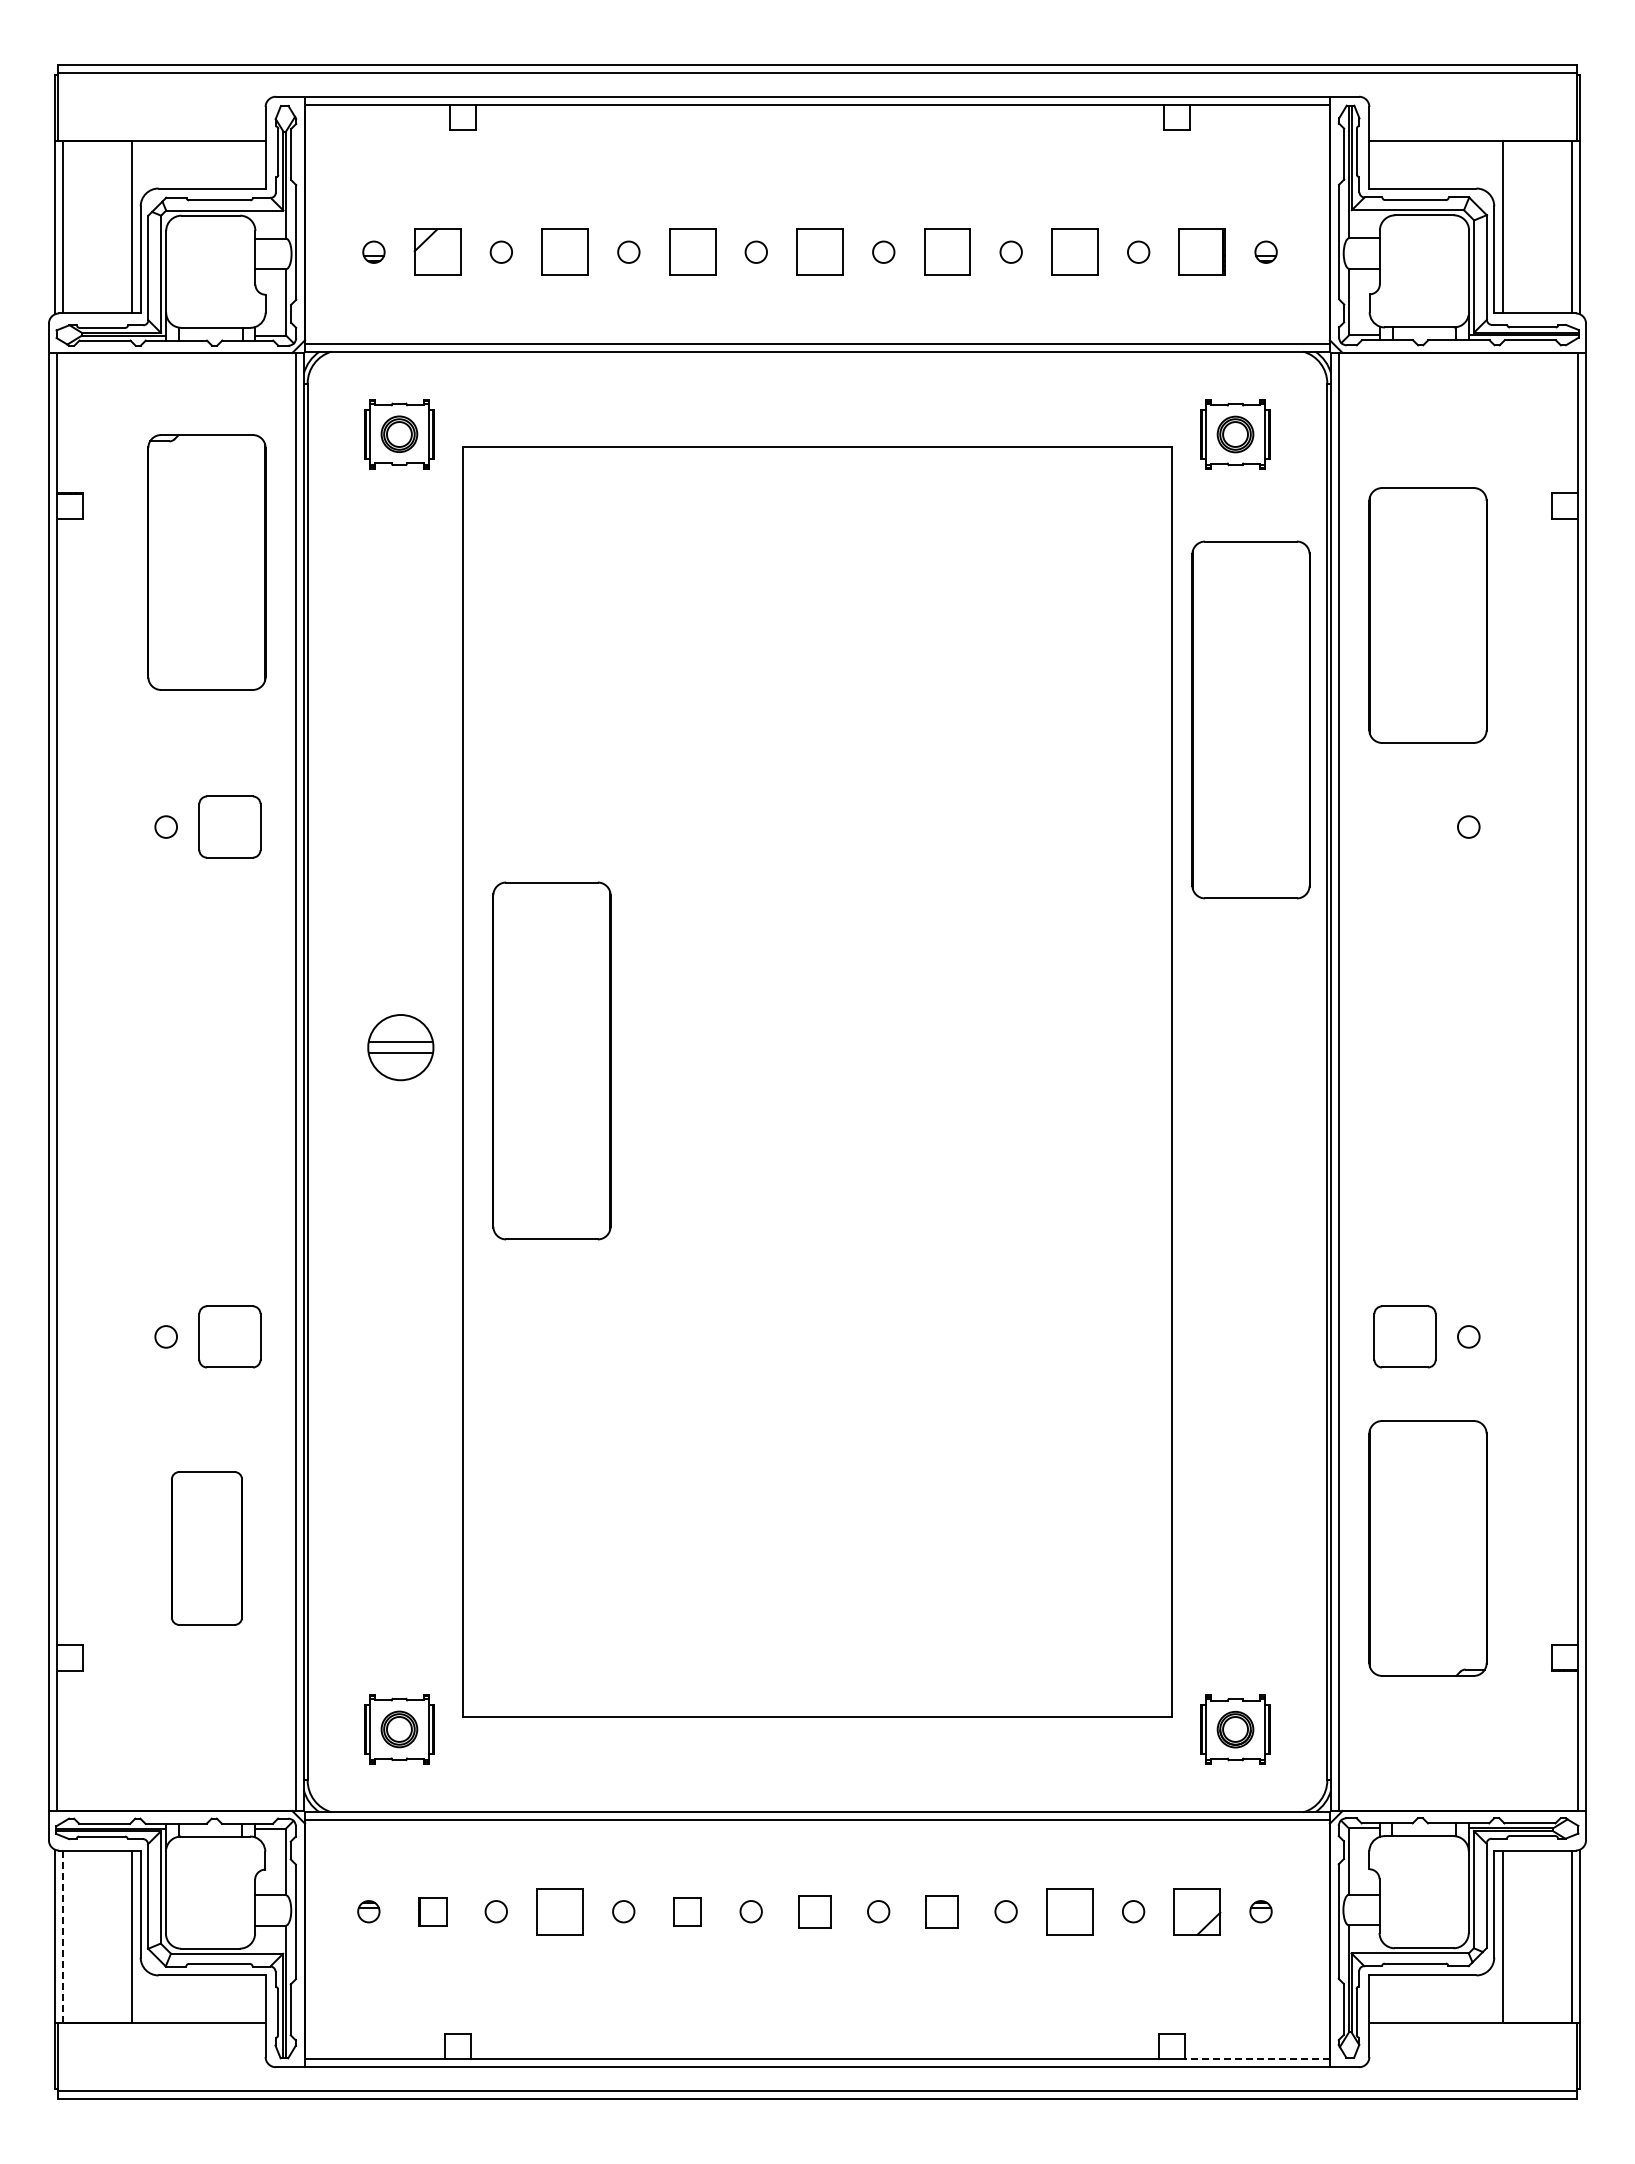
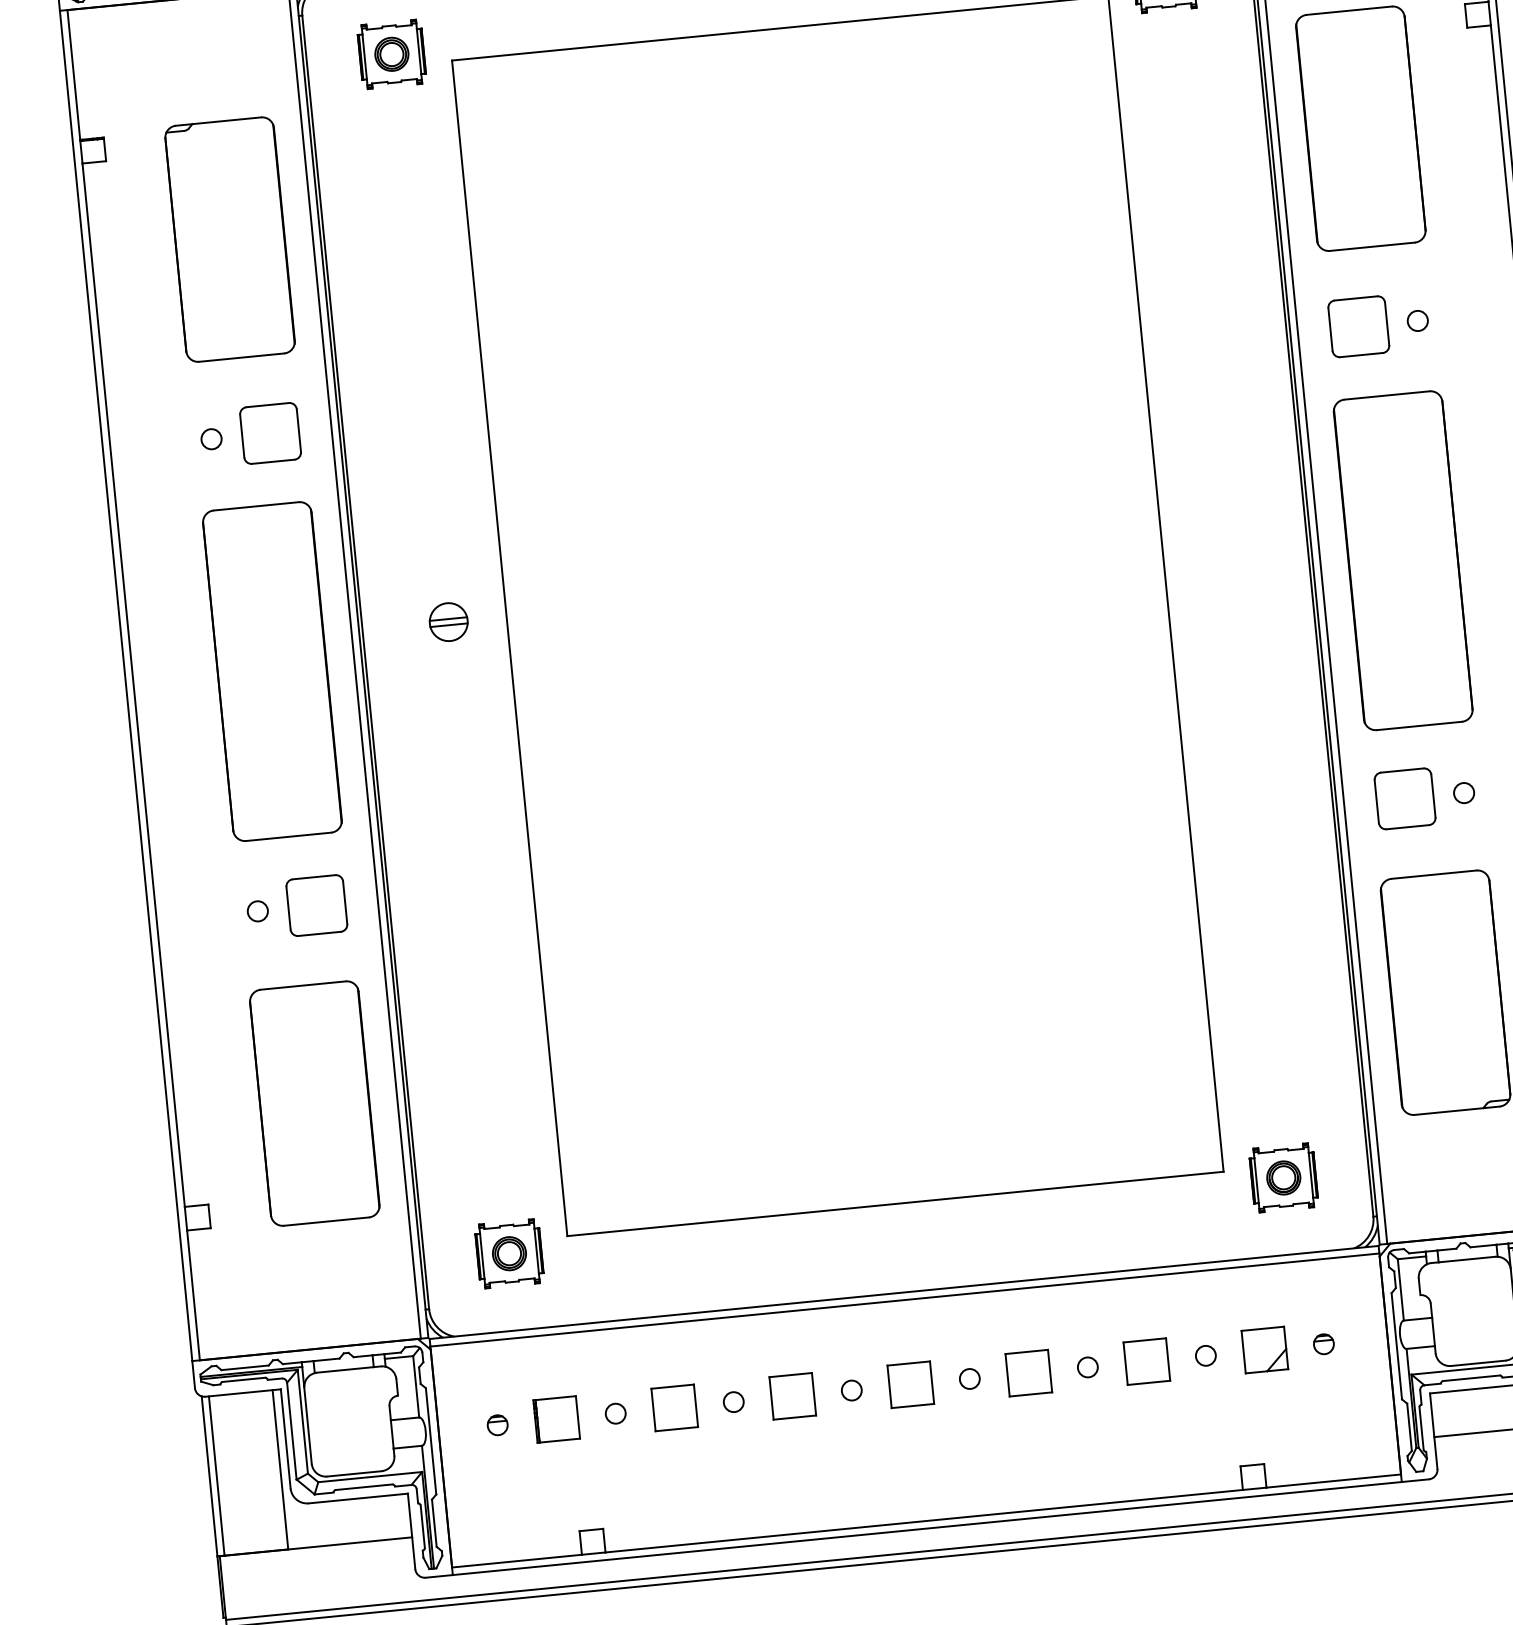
part: (206, 562) -> (229, 239), moved
part: (1250, 719) -> (1402, 560), moved
part: (1404, 826) -> (1358, 326), added
part: (400, 1047) -> (448, 622), size x0.62
part: (551, 1060) -> (271, 671), moved
part: (206, 1548) -> (314, 1103), size x1.67
part: (432, 1911) -> (556, 1419), size x1.67
part: (687, 1911) -> (792, 1396), size x1.67
part: (814, 1911) -> (910, 1384), size x1.43
part: (941, 1911) -> (1028, 1373), size x1.43
line: (63, 1936) -> (217, 1475), dashed -> solid
line: (1257, 2059) -> (1334, 1481), dashed -> solid

